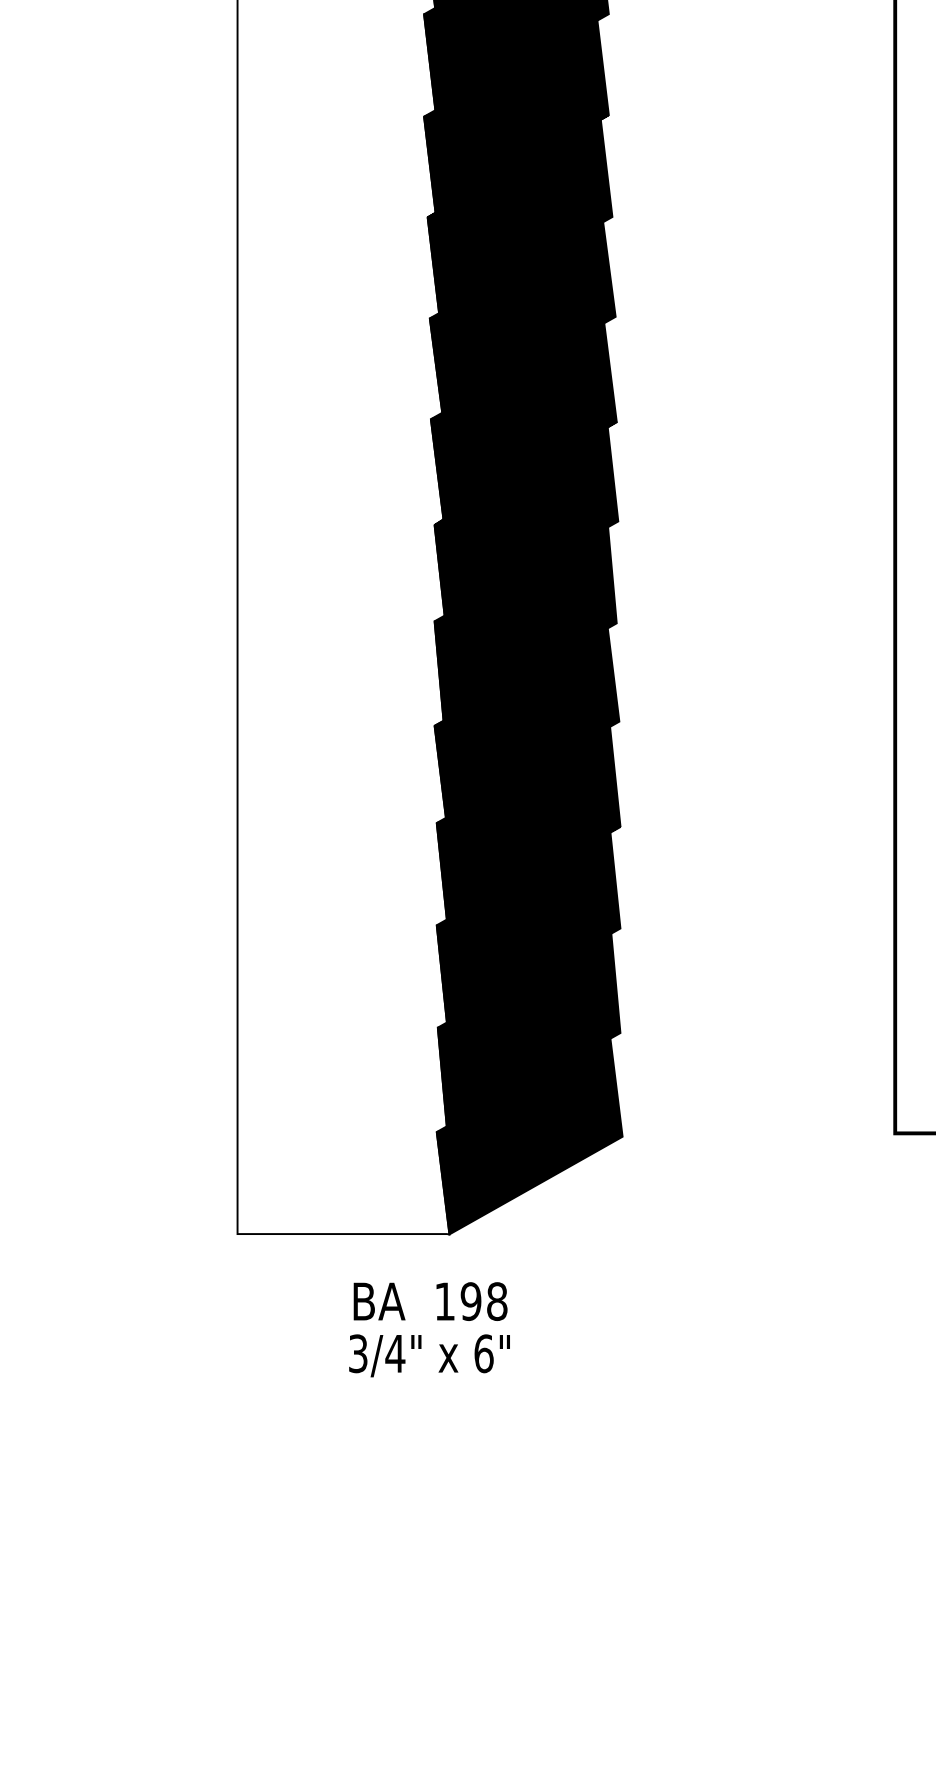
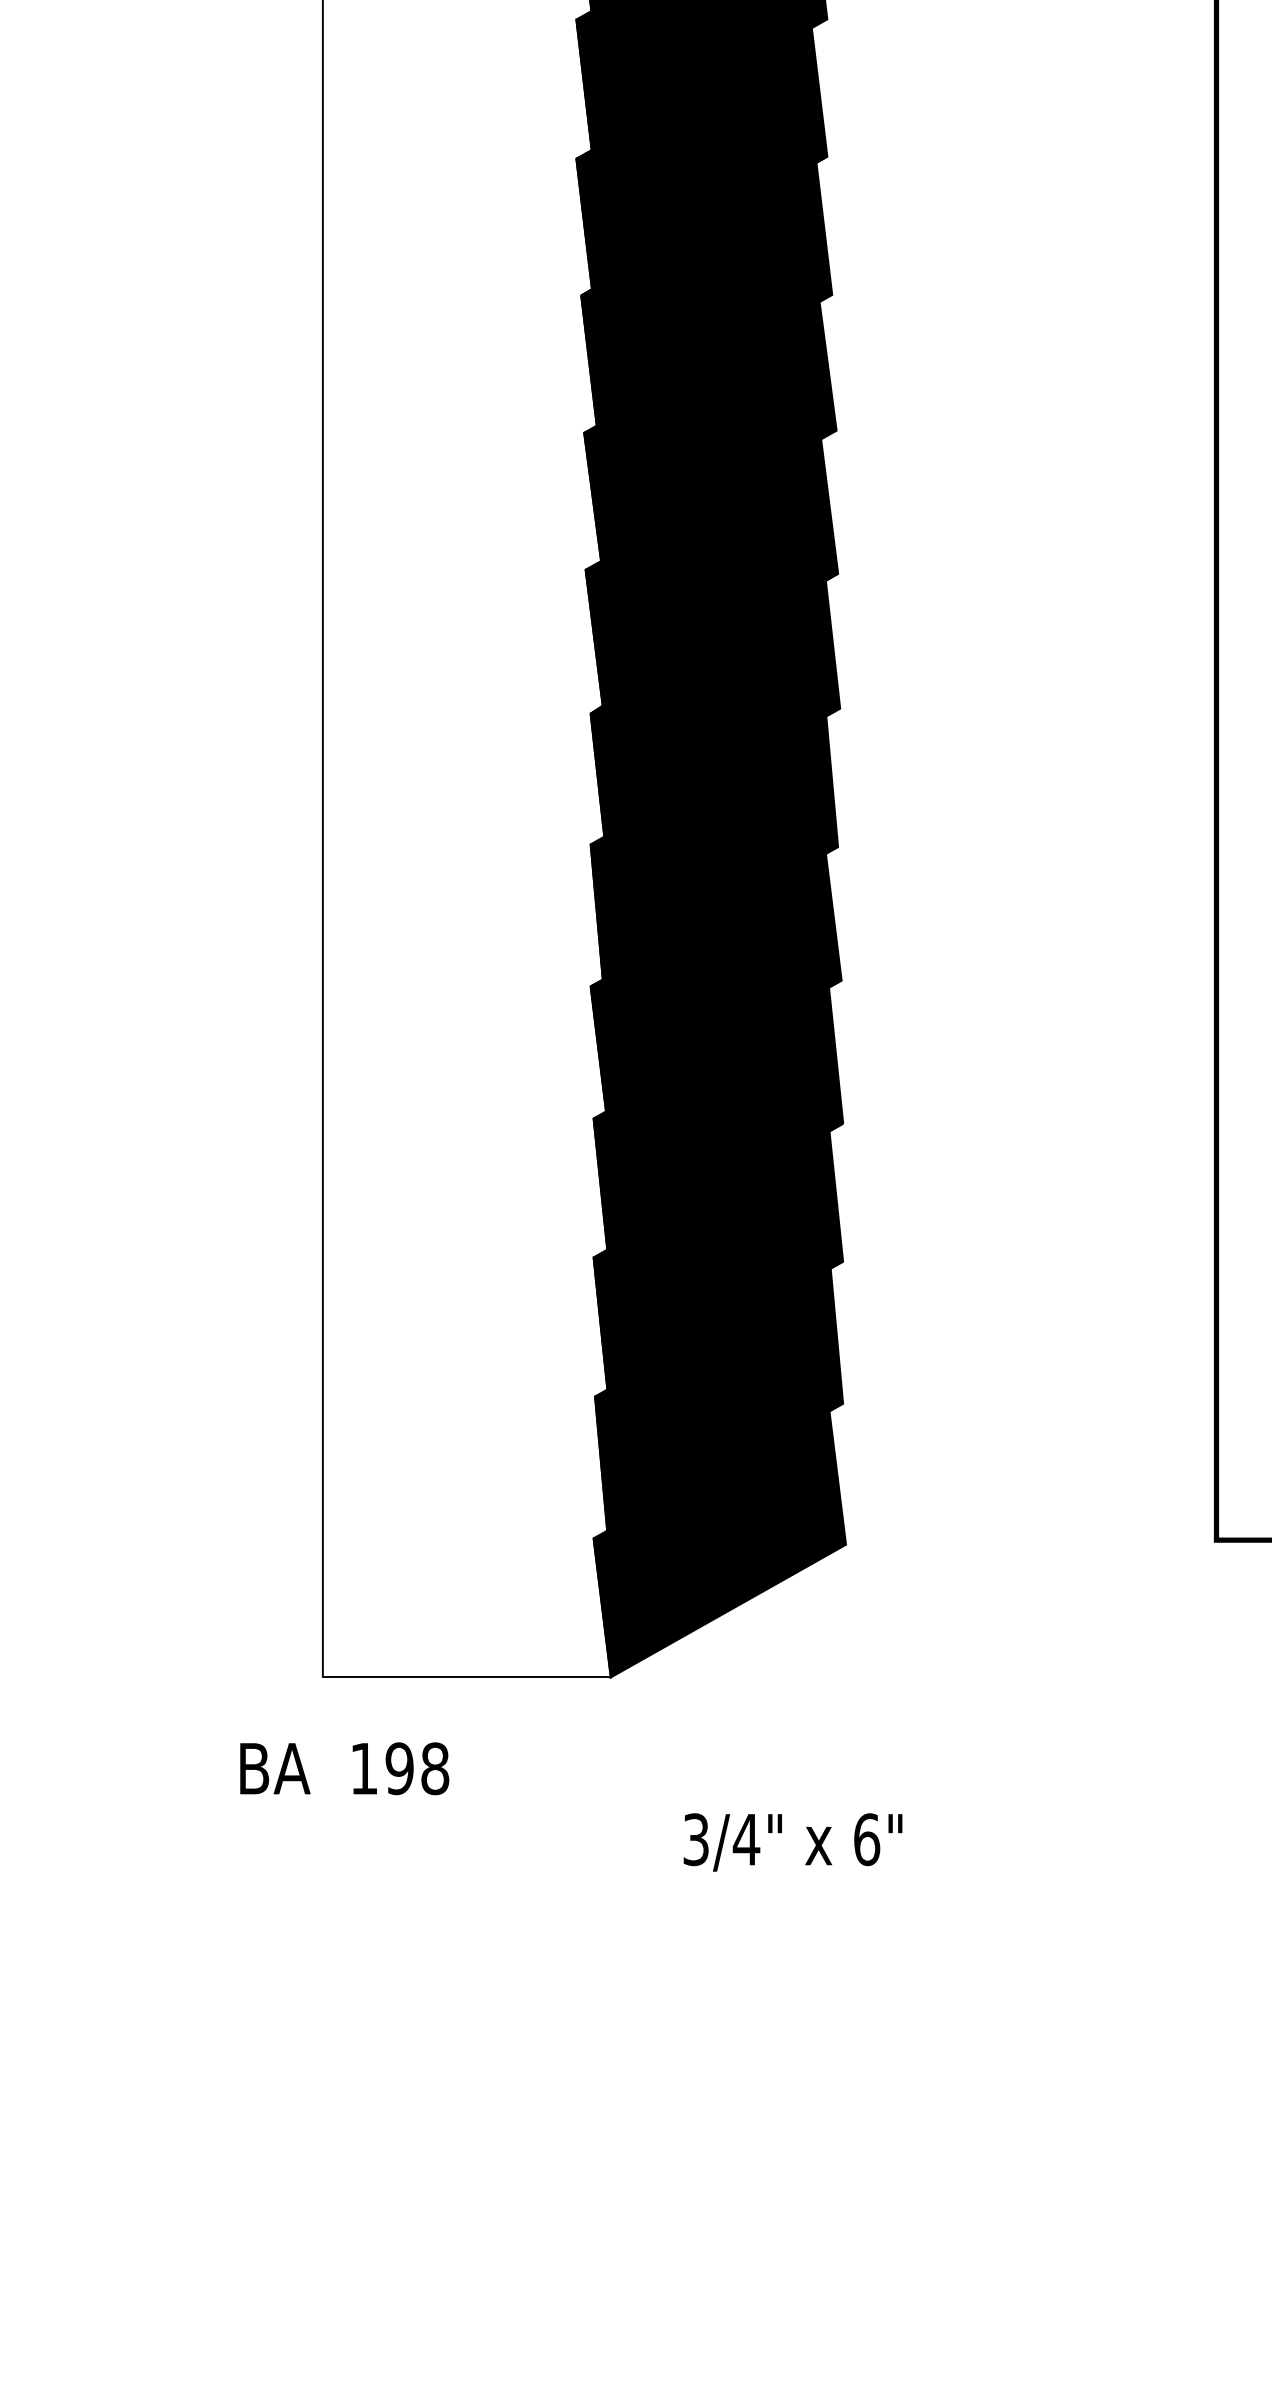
text: (430, 1301) -> (344, 1768), moved
text: (429, 1355) -> (792, 1841), moved

